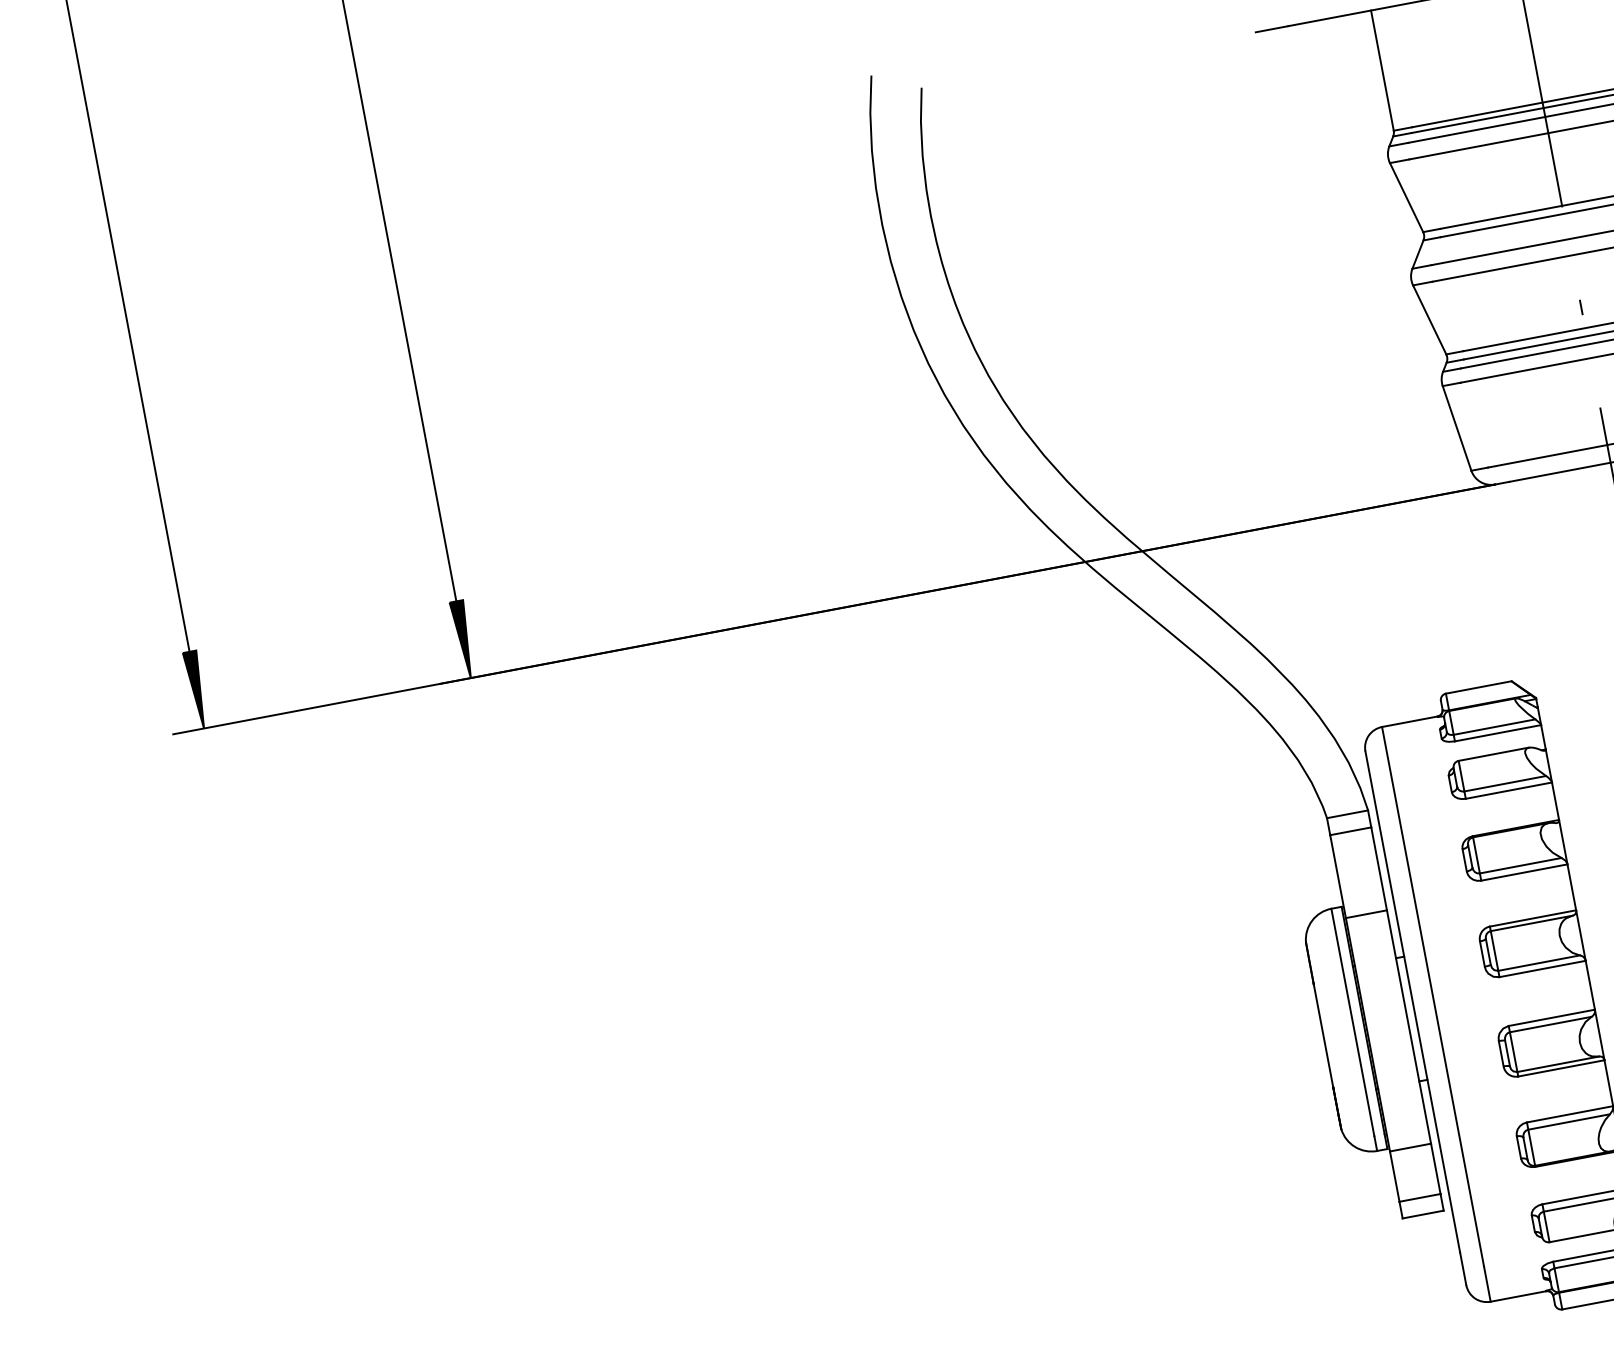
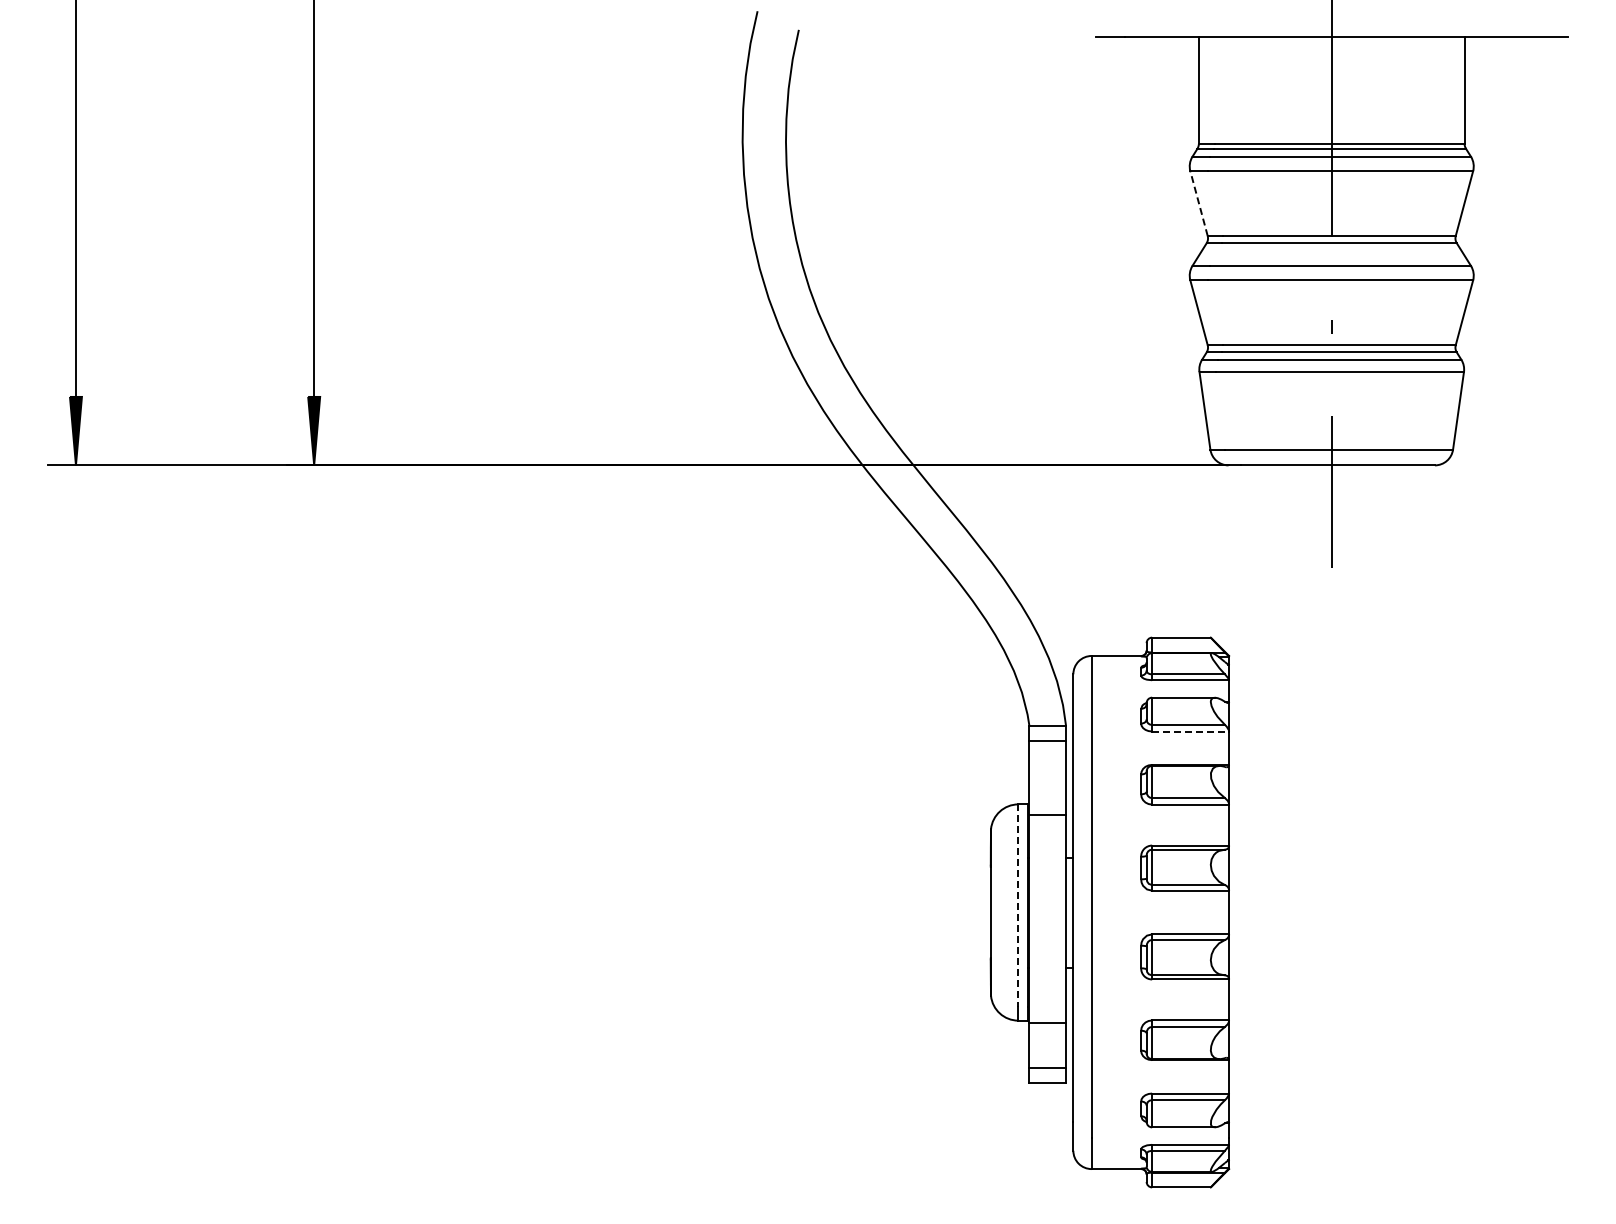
line: (1407, 197) -> (1199, 203), solid -> dashed
line: (1509, 790) -> (1191, 731), solid -> dashed
line: (1352, 1021) -> (1018, 905), solid -> dashed

